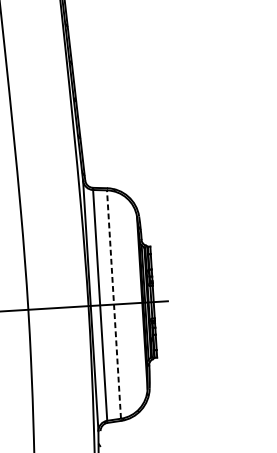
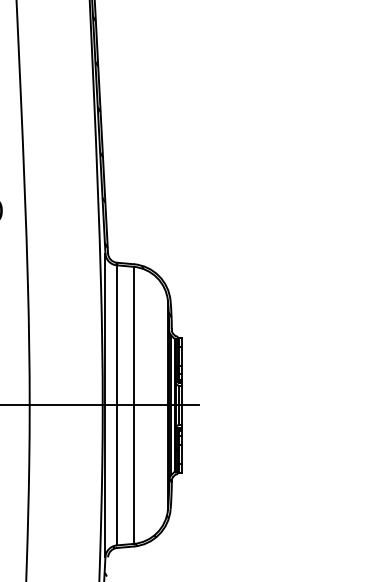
line: (113, 304) -> (133, 405), dashed -> solid

